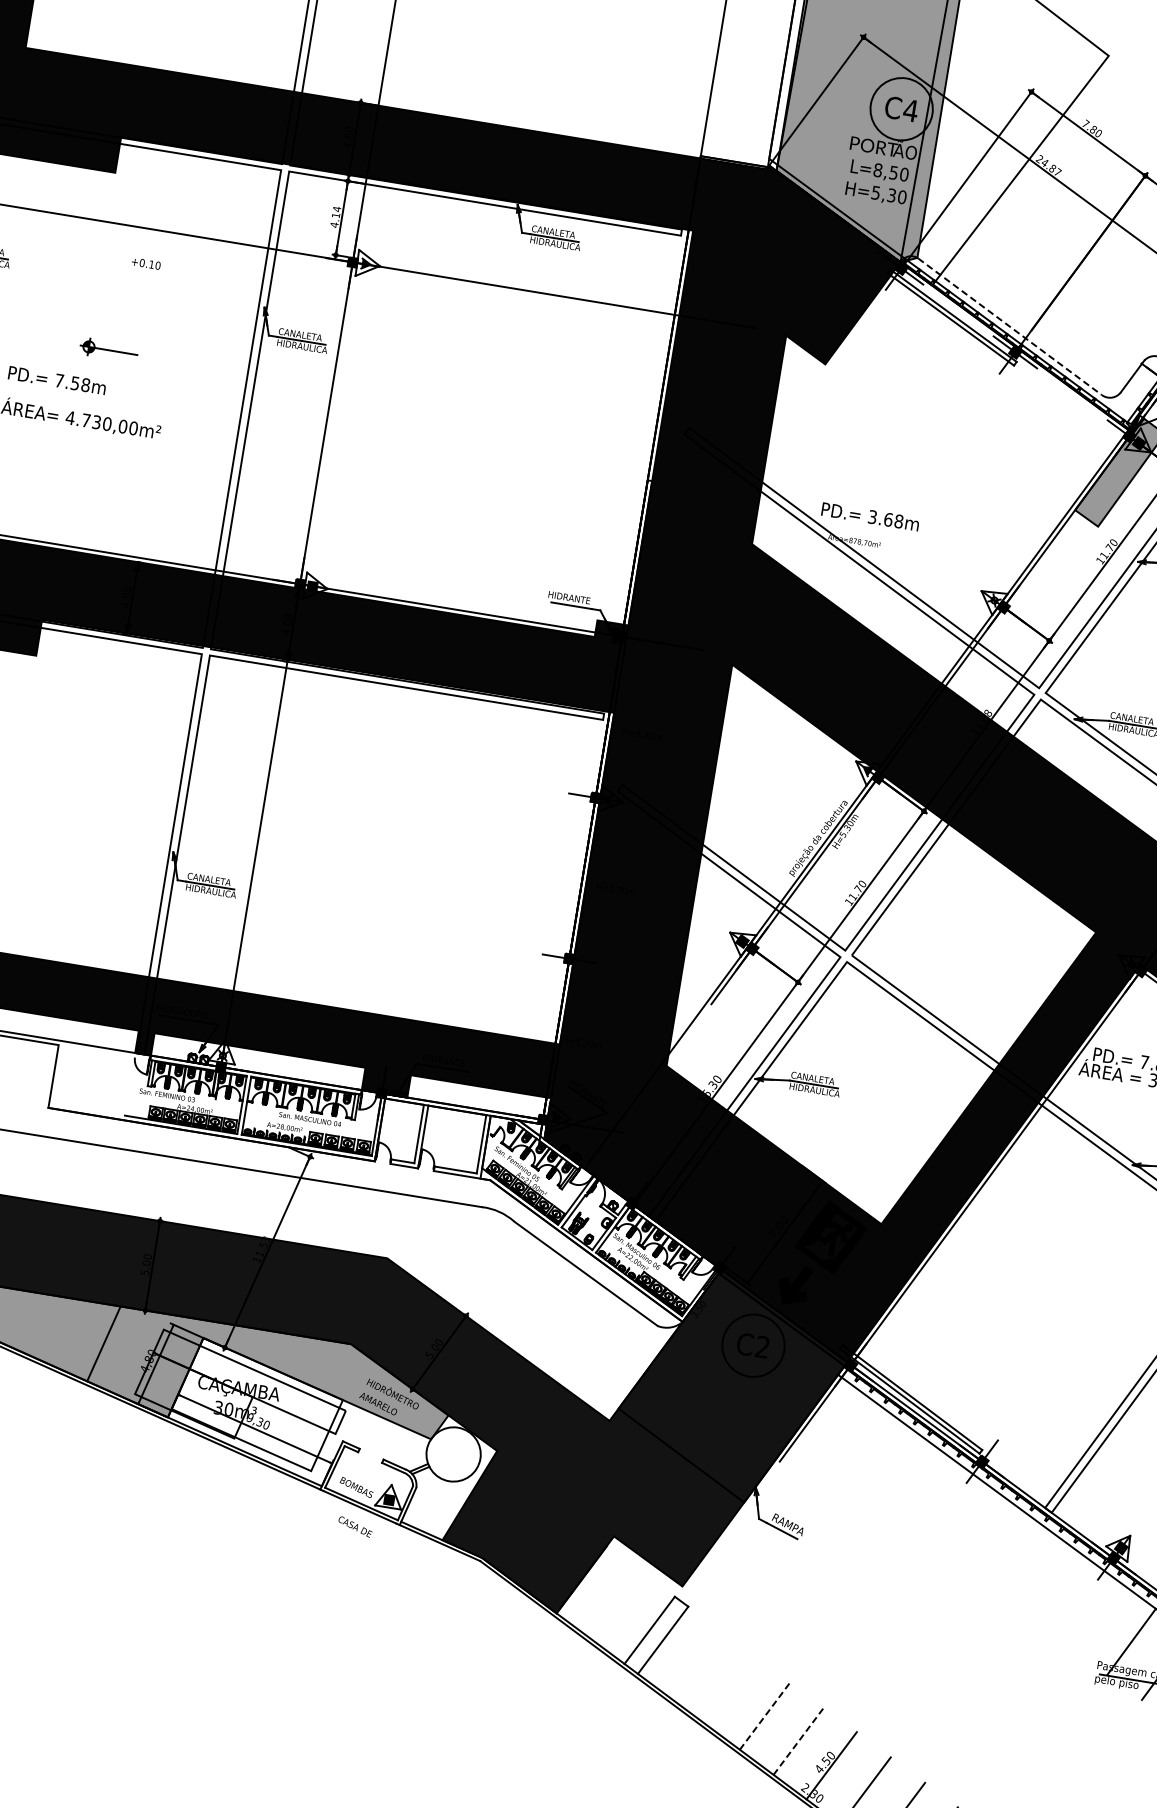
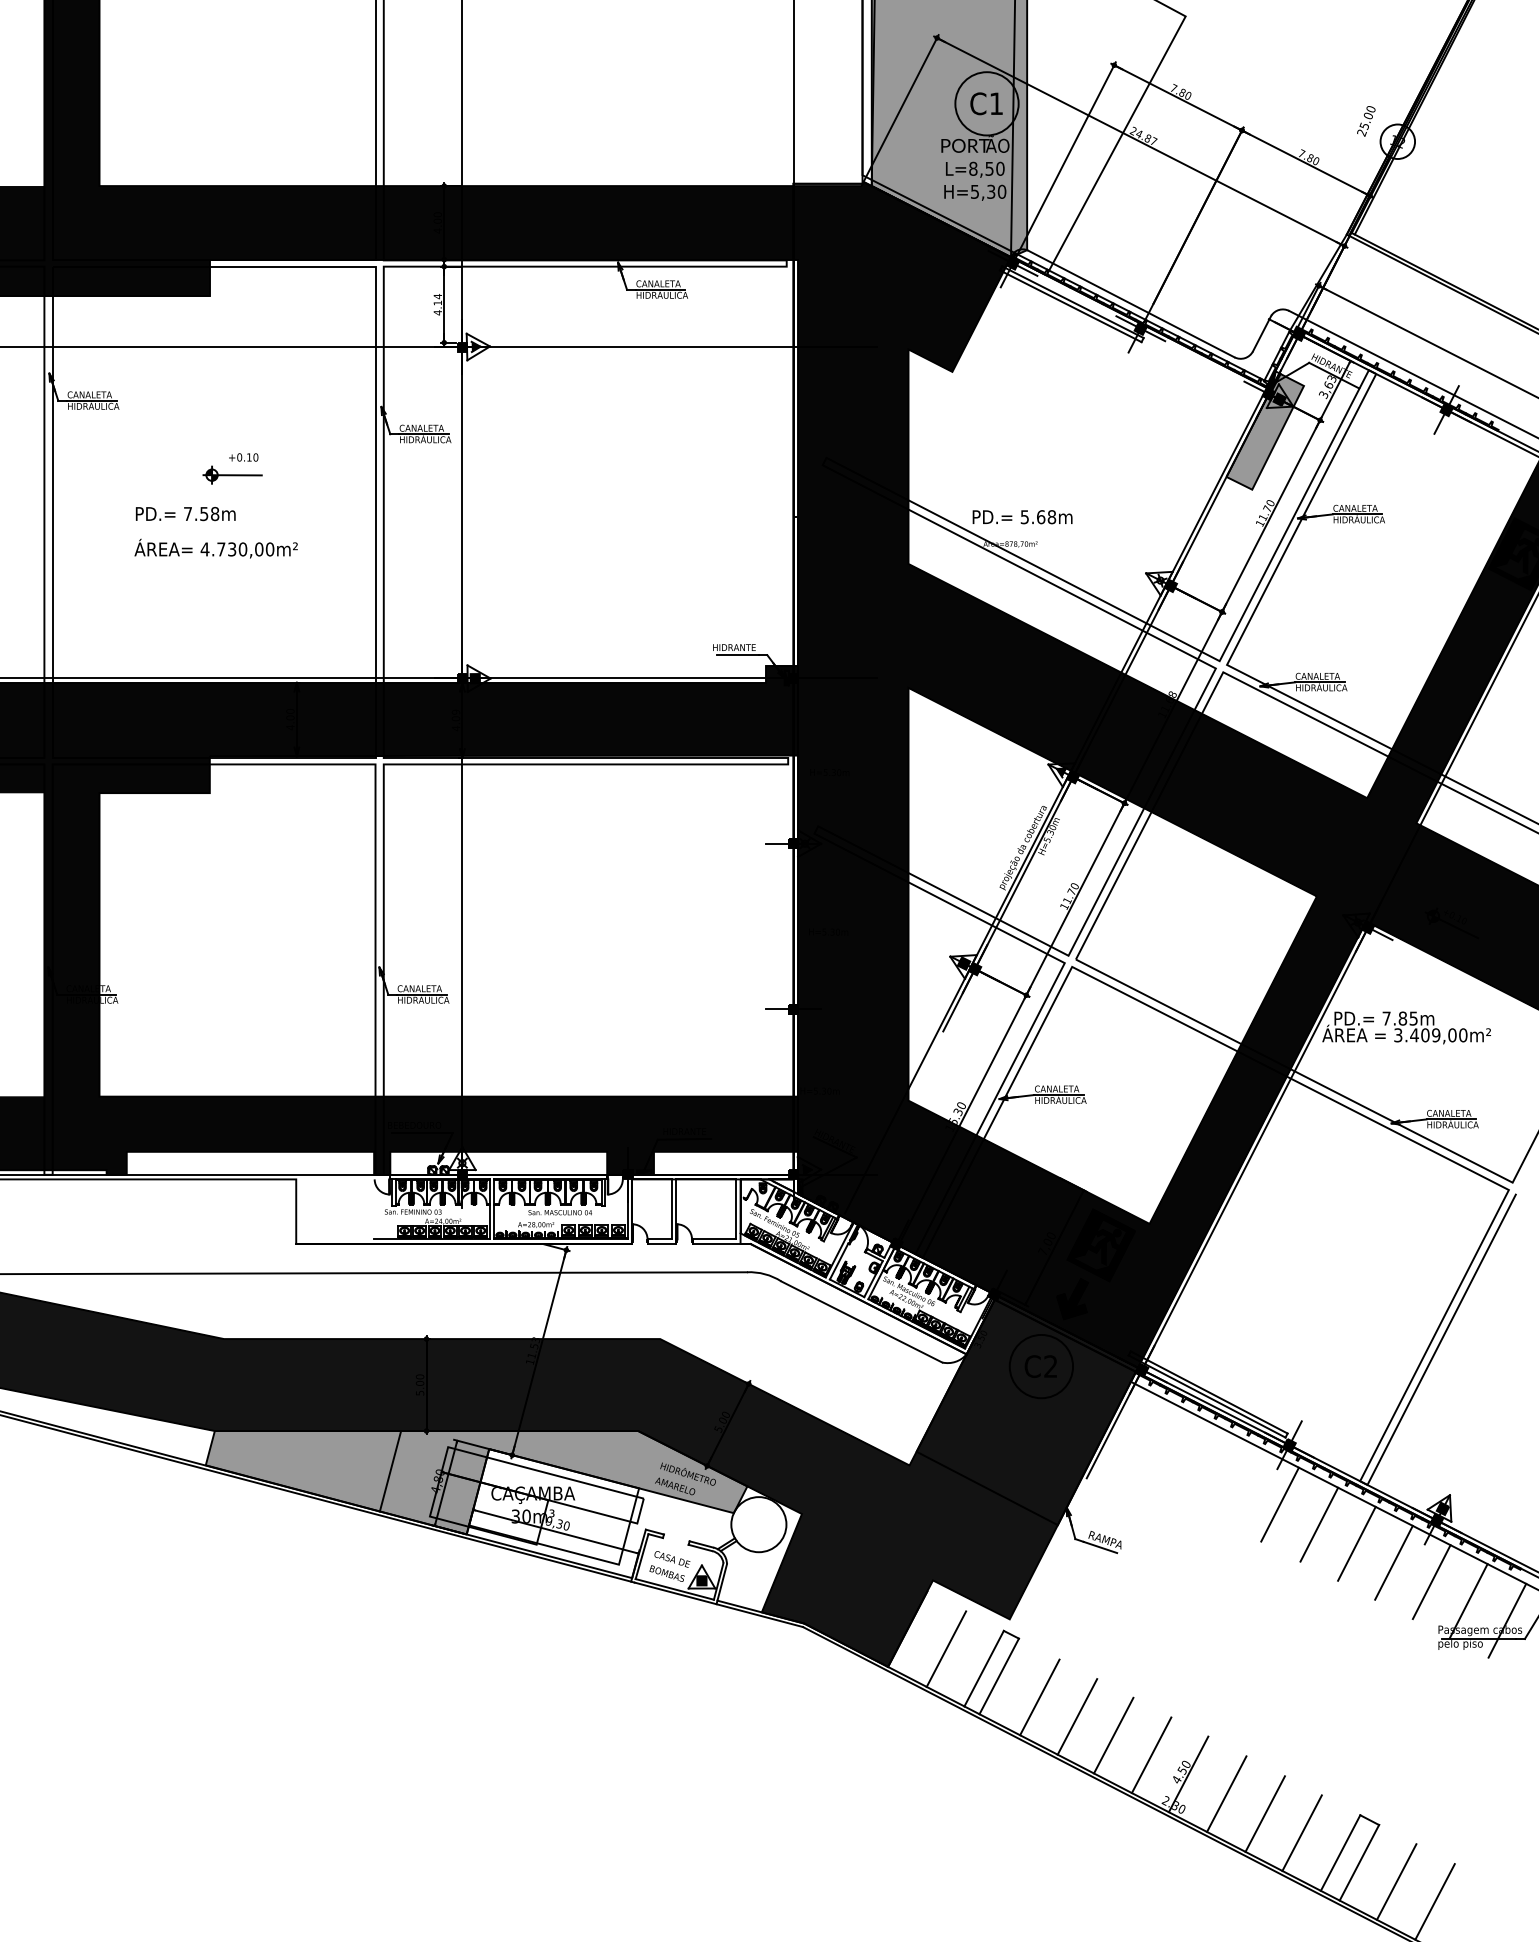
text: (910, 110) -> (996, 103), C4 -> C1
text: (146, 263) -> (243, 457), moved
line: (1010, 327) -> (1131, 304), dashed -> solid
text: (872, 516) -> (1024, 516), 3.68m -> 5.68m
line: (963, 1517) -> (1279, 1504), added
text: (355, 1527) -> (672, 1559), moved
line: (998, 1543) -> (1319, 1524), added
line: (1031, 1567) -> (1356, 1543), added
line: (1064, 1592) -> (1393, 1562), added
line: (616, 1605) -> (946, 1649), added
line: (1098, 1617) -> (1431, 1582), added
line: (698, 1667) -> (1039, 1697), added
line: (732, 1691) -> (1077, 1716), added
line: (764, 1715) -> (1113, 1735), dashed -> solid
line: (798, 1741) -> (1151, 1755), dashed -> solid

